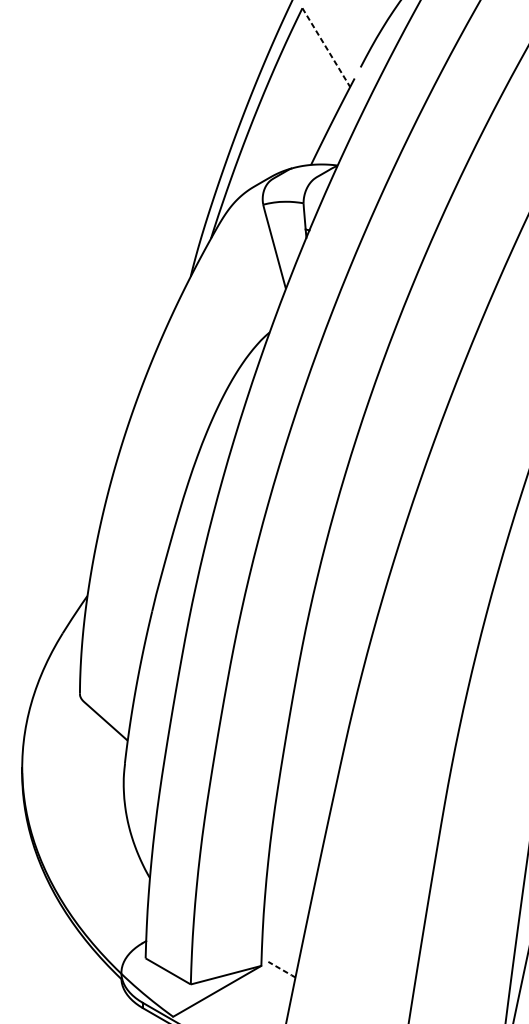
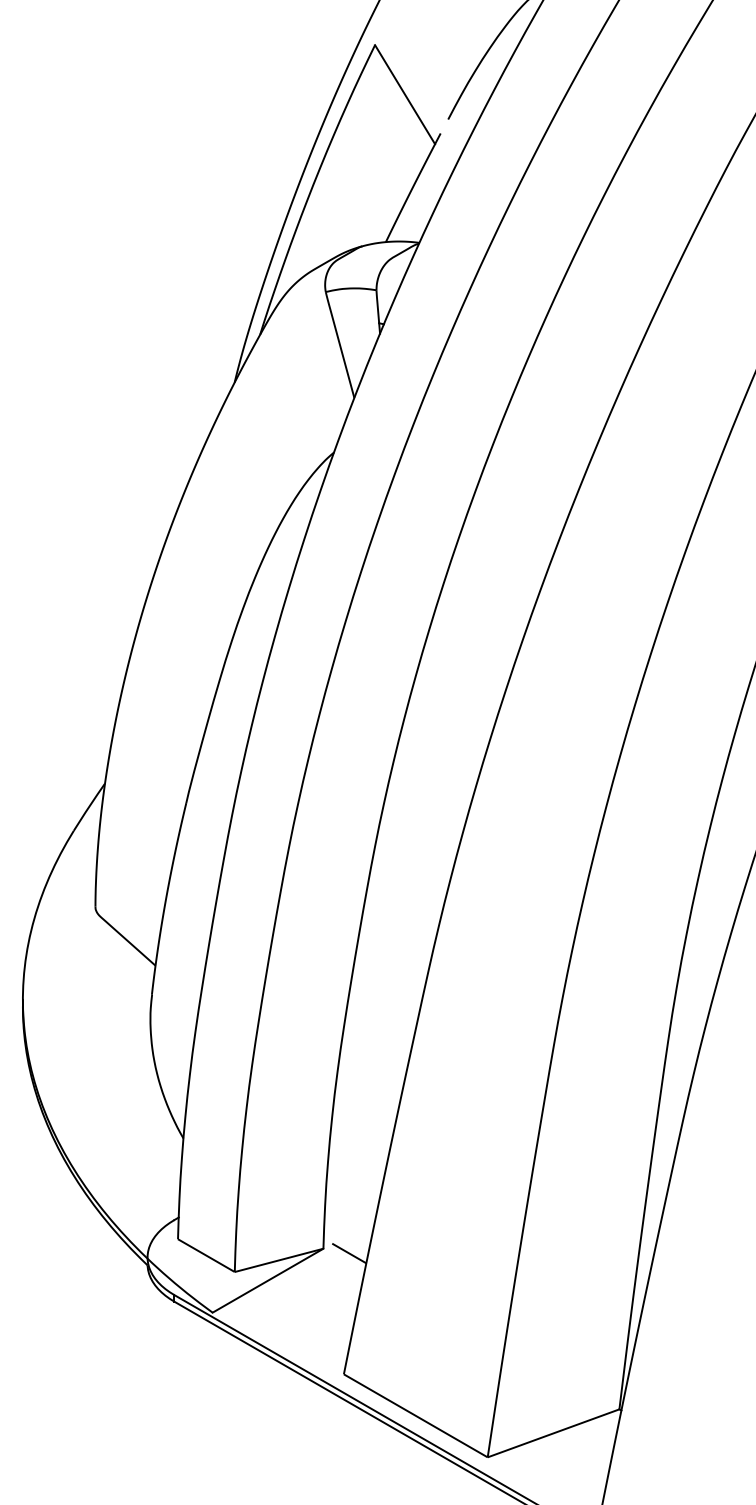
line: (326, 47) -> (405, 94), dashed -> solid
line: (282, 969) -> (349, 1253), dashed -> solid

